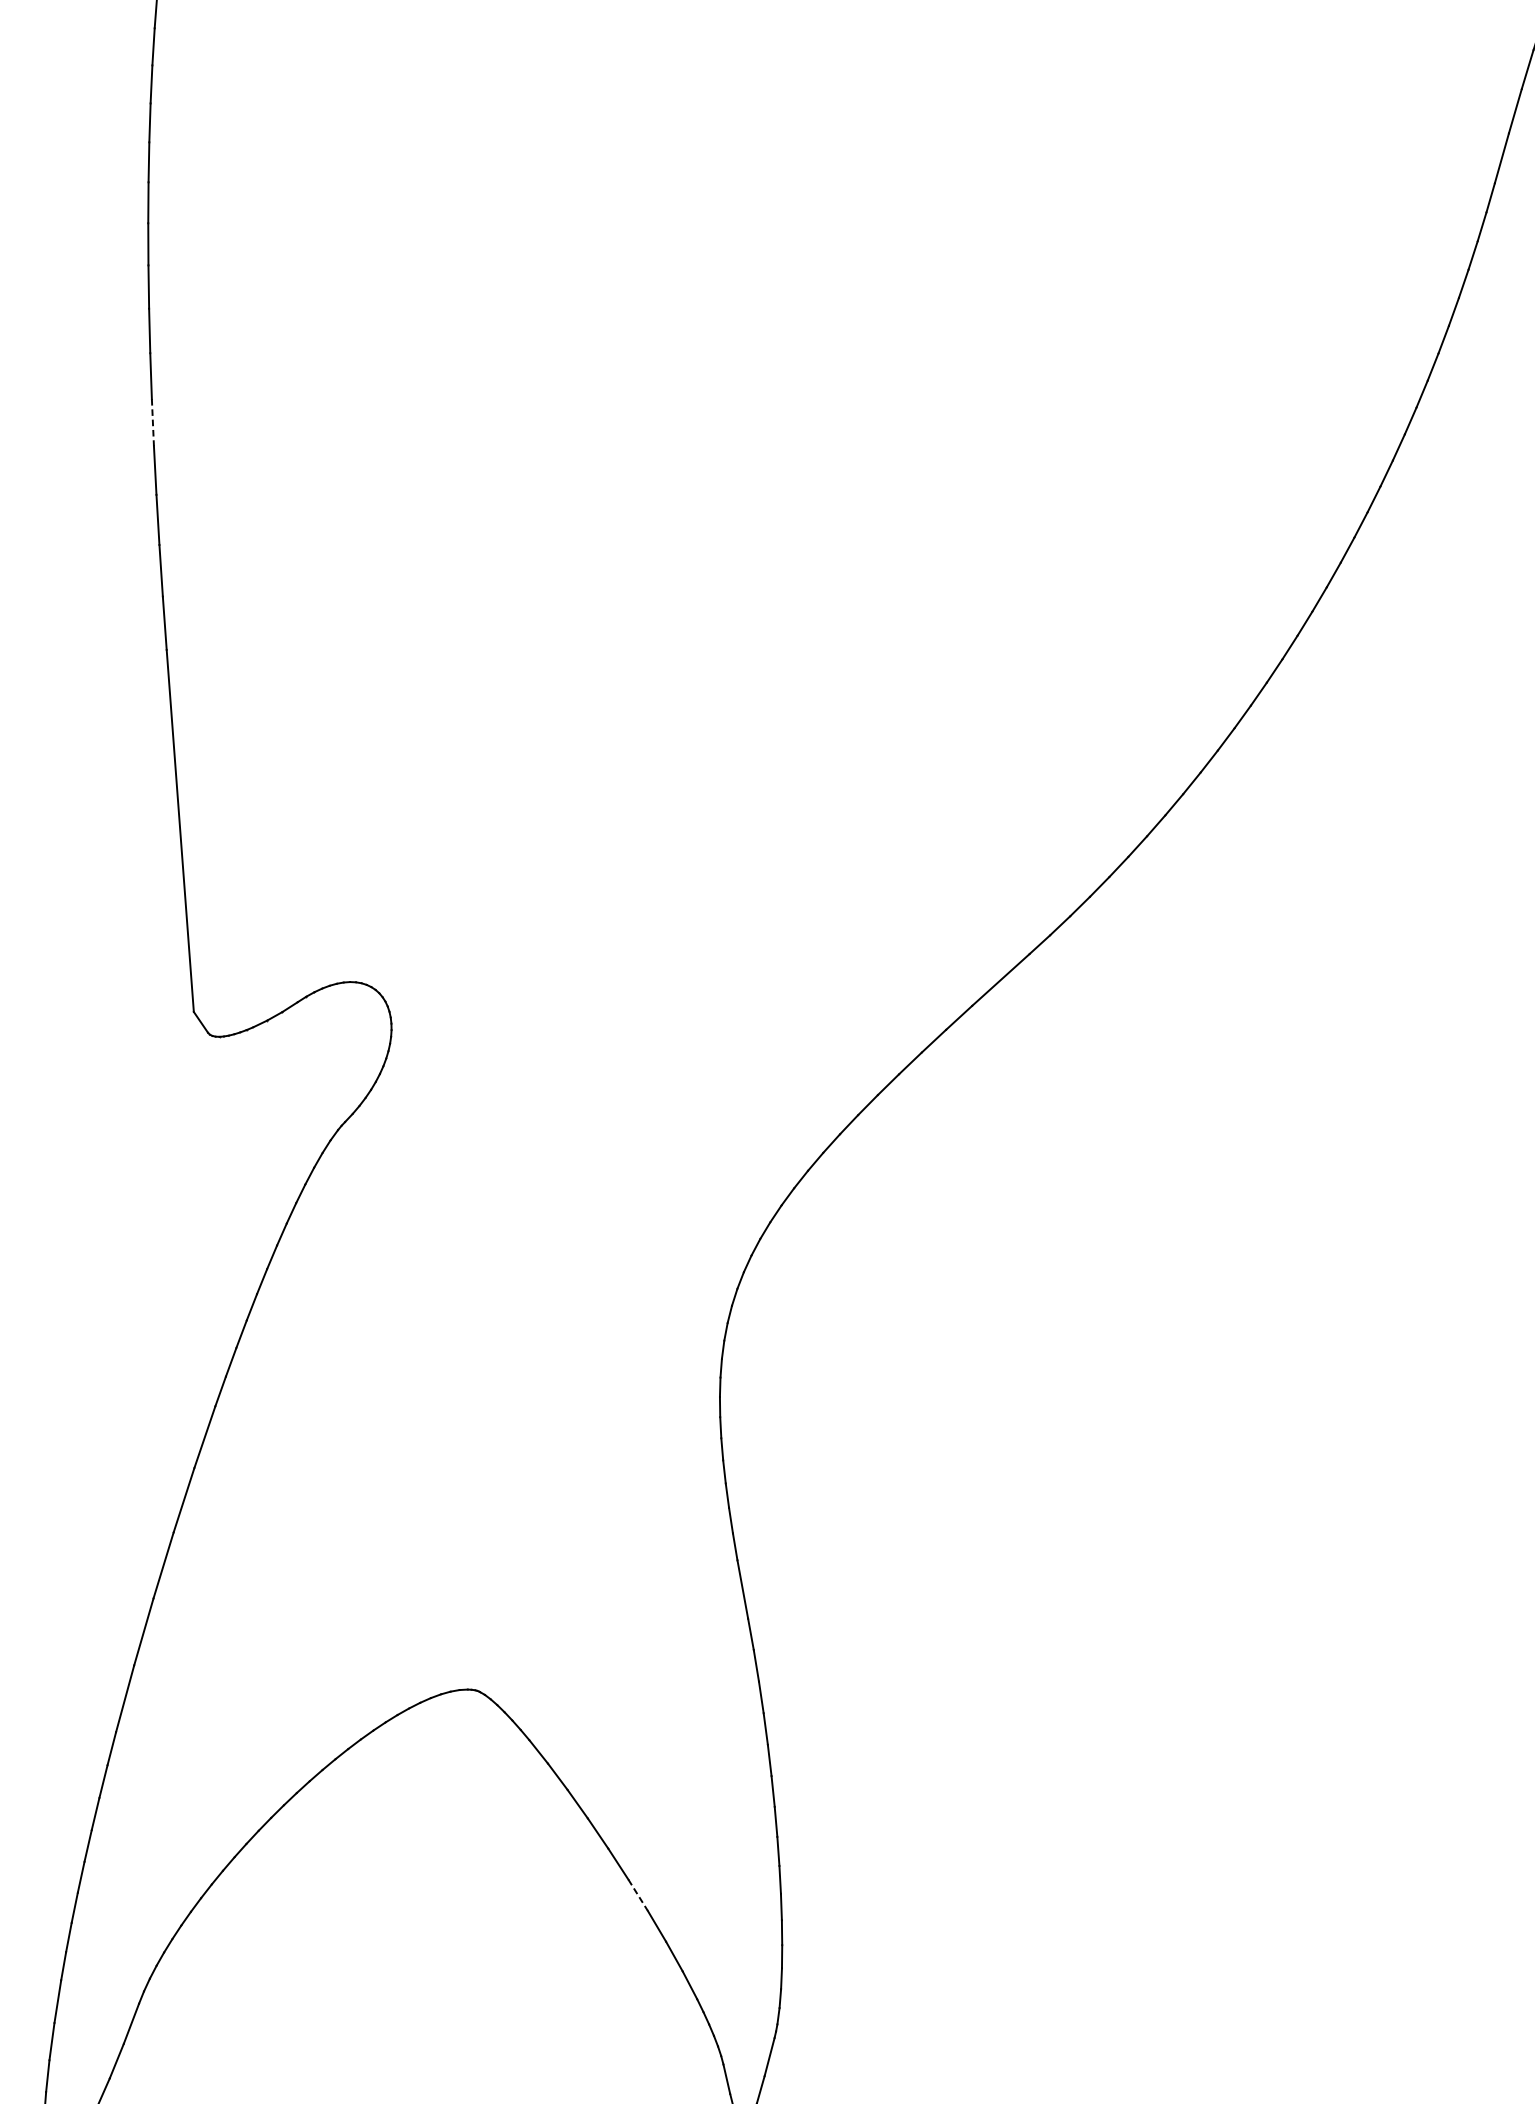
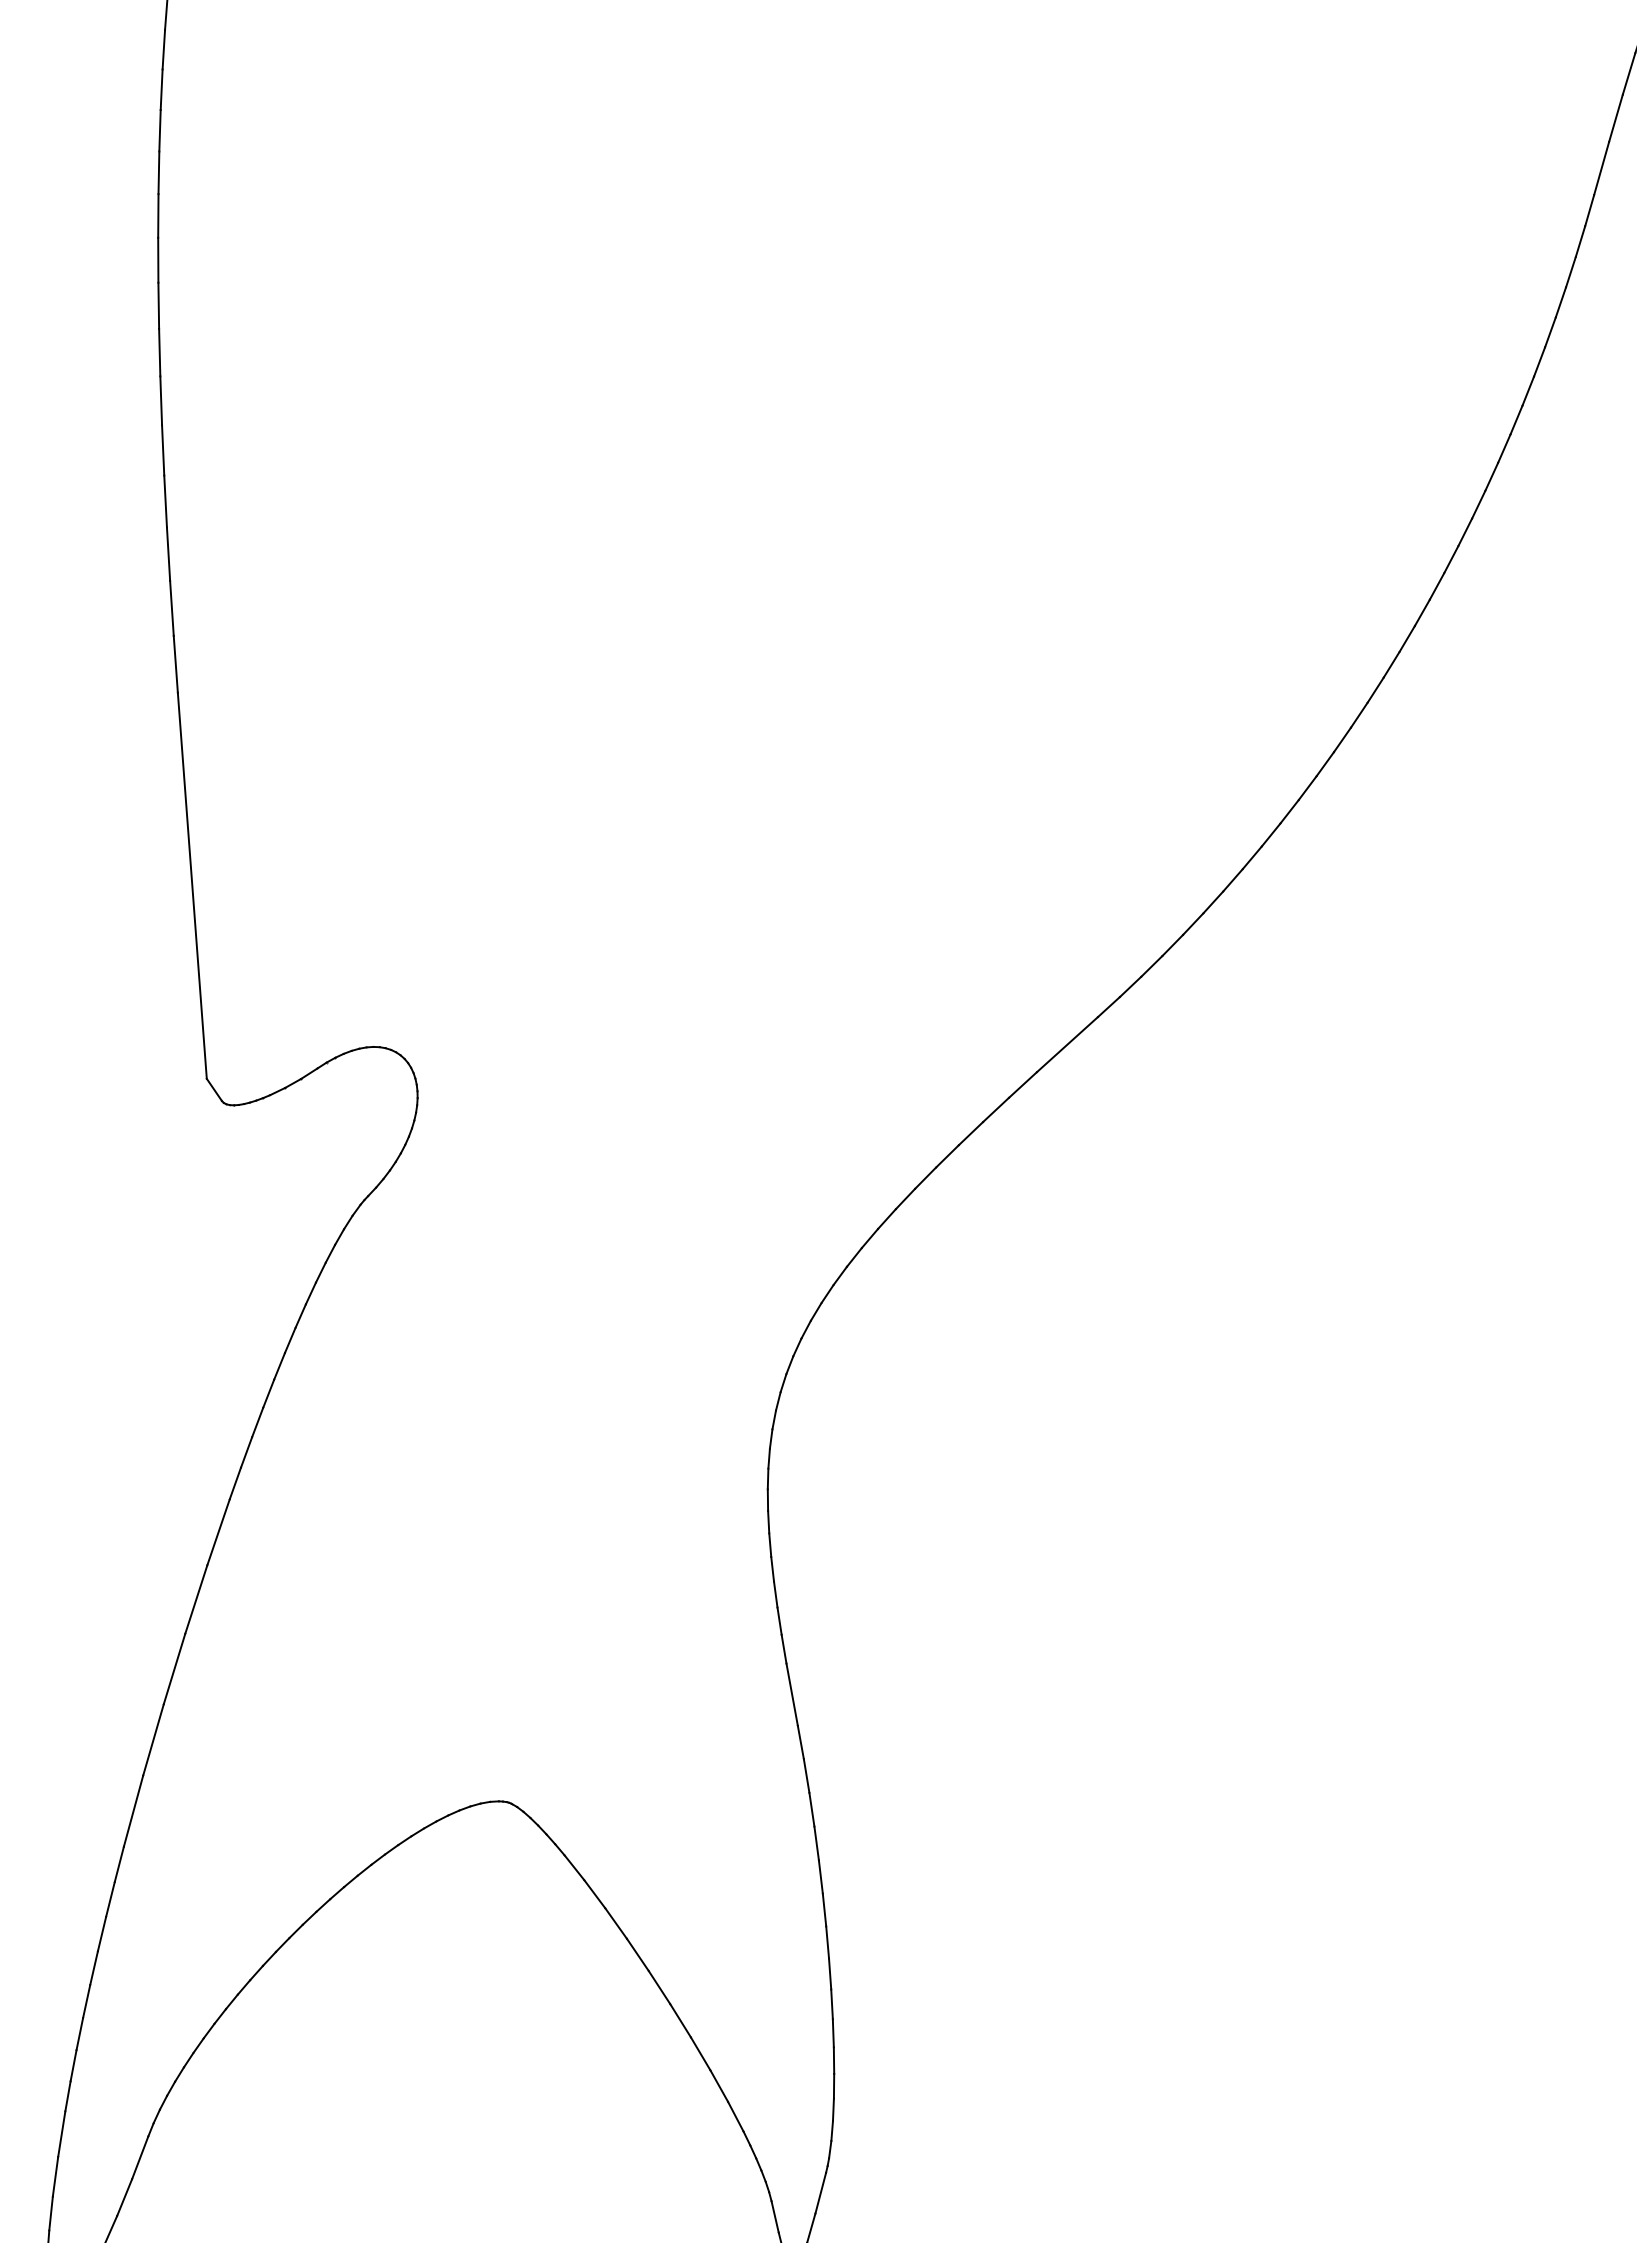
line: (153, 422) -> (163, 450), dashed -> solid
line: (638, 1895) -> (680, 2020), dashed -> solid

